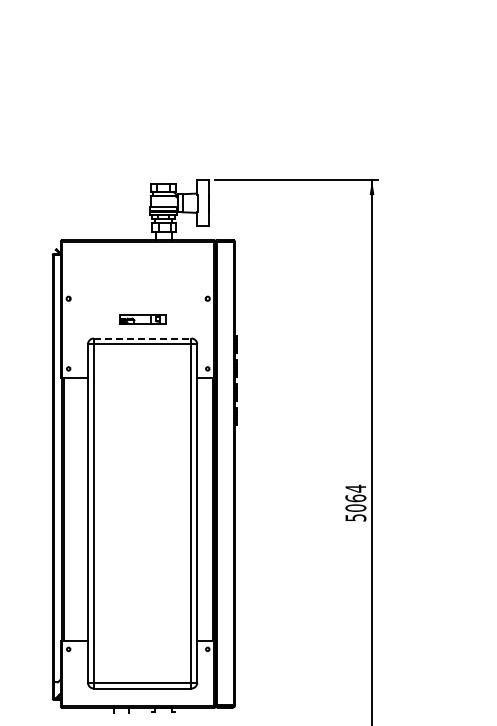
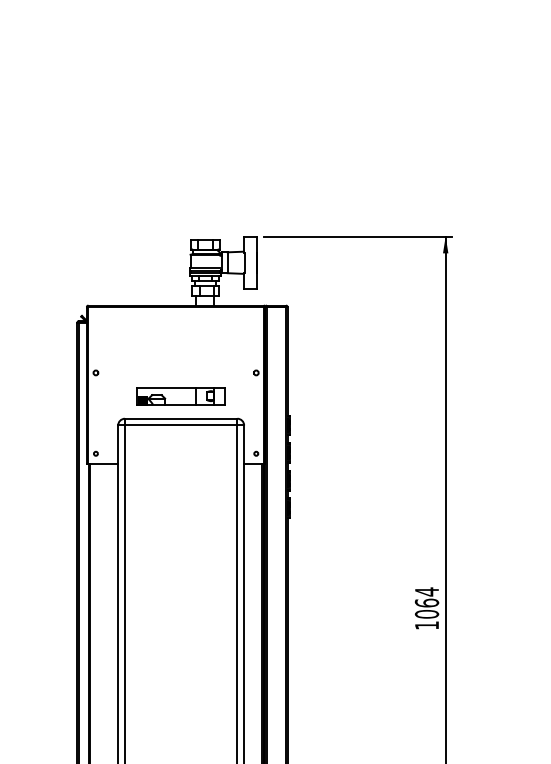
part: (142, 319) -> (181, 396), size x1.67
line: (142, 338) -> (181, 418), dashed -> solid
text: (355, 517) -> (426, 625), 5064 -> 1064

